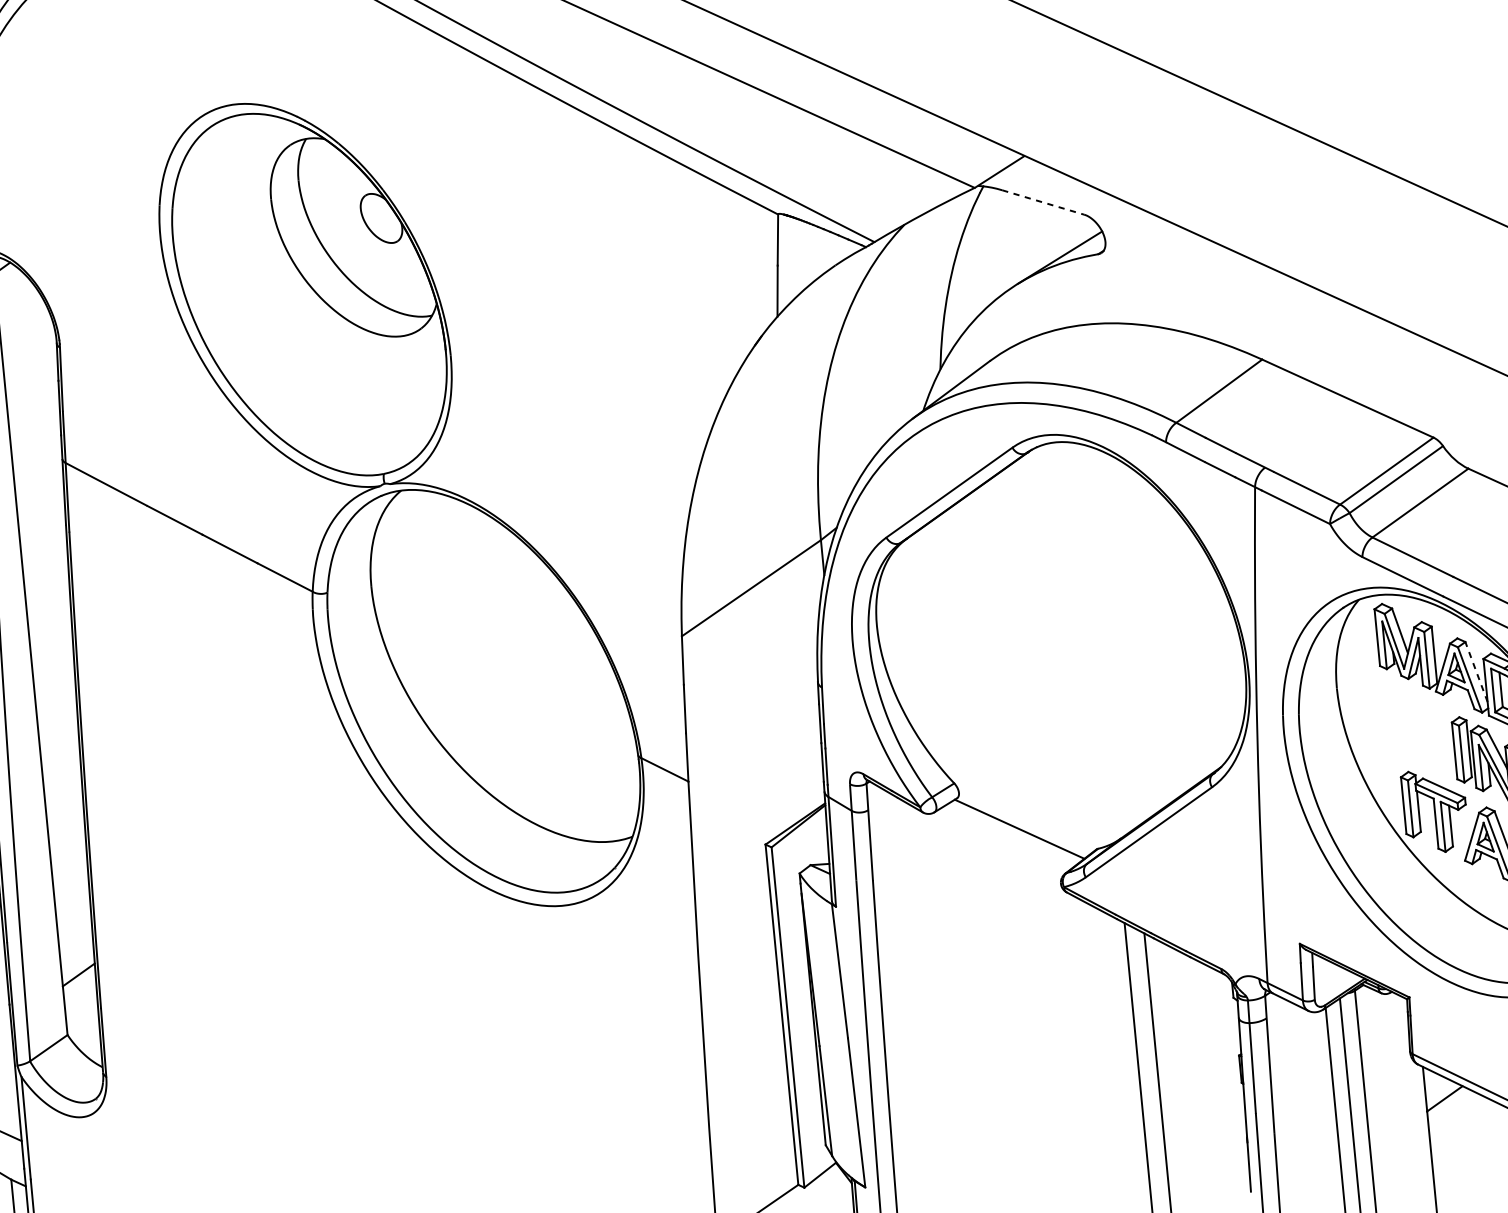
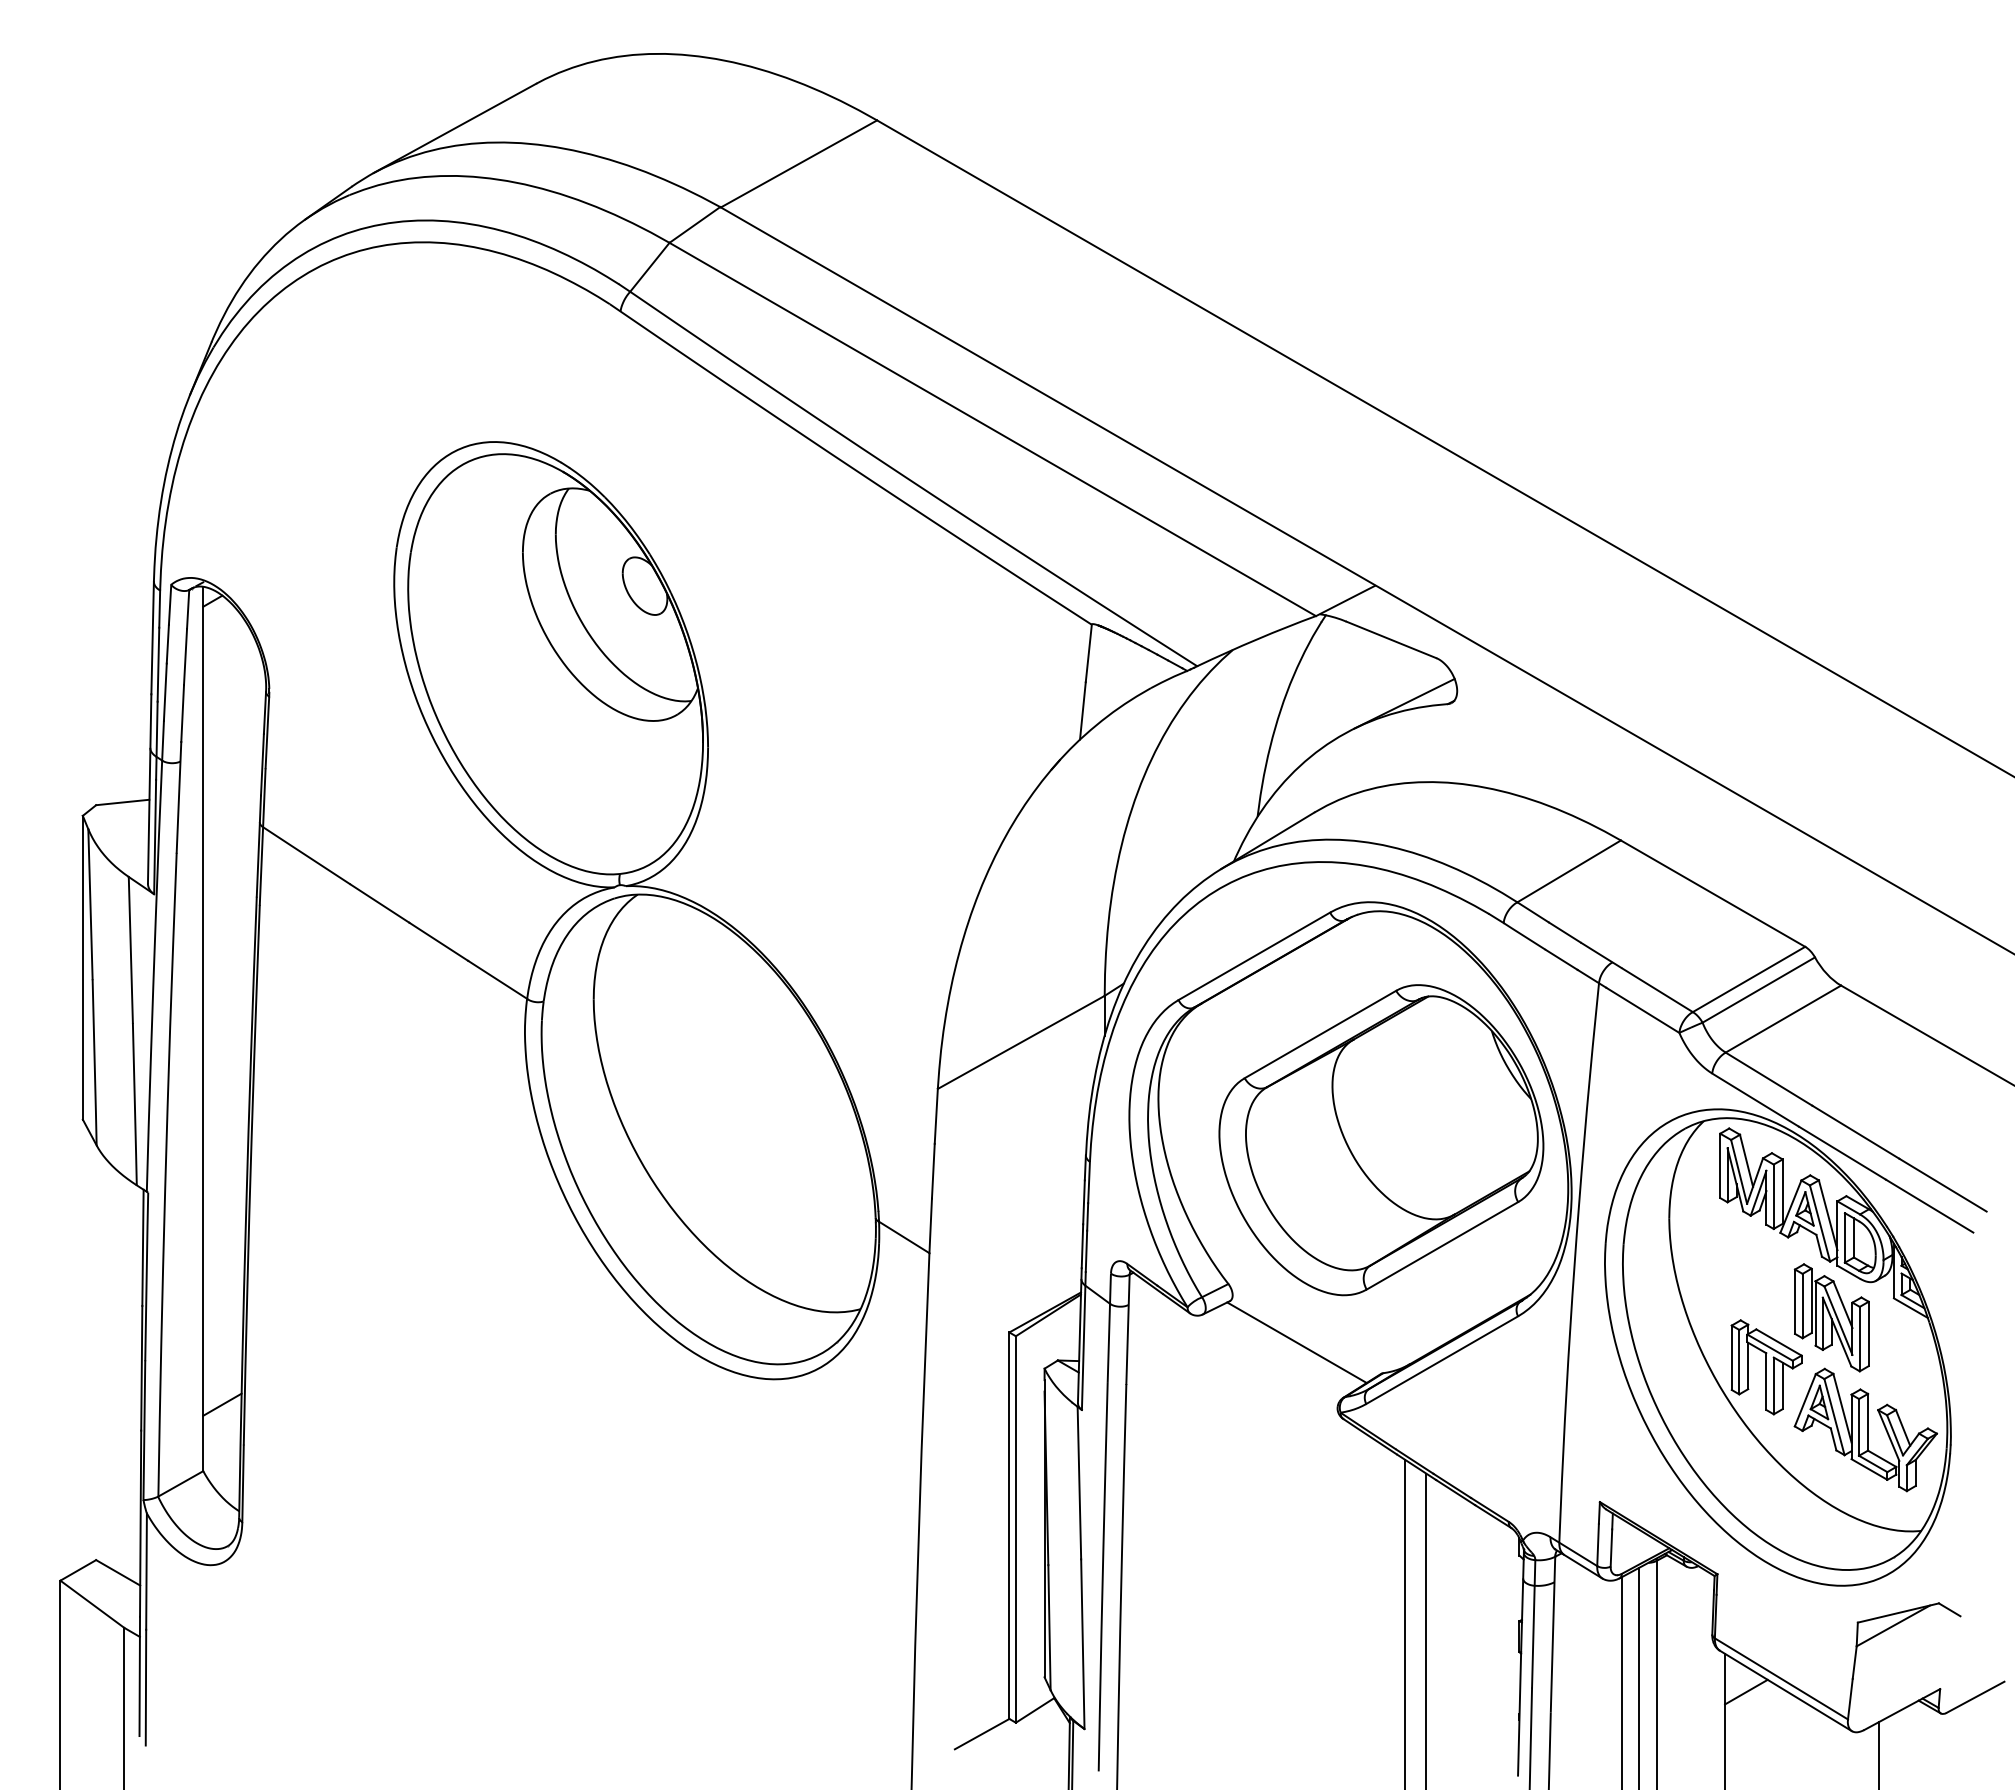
line: (1043, 202) -> (1391, 640), dashed -> solid
part: (1076, 644) -> (1381, 1140), added
line: (1476, 671) -> (1828, 1214), dashed -> solid

